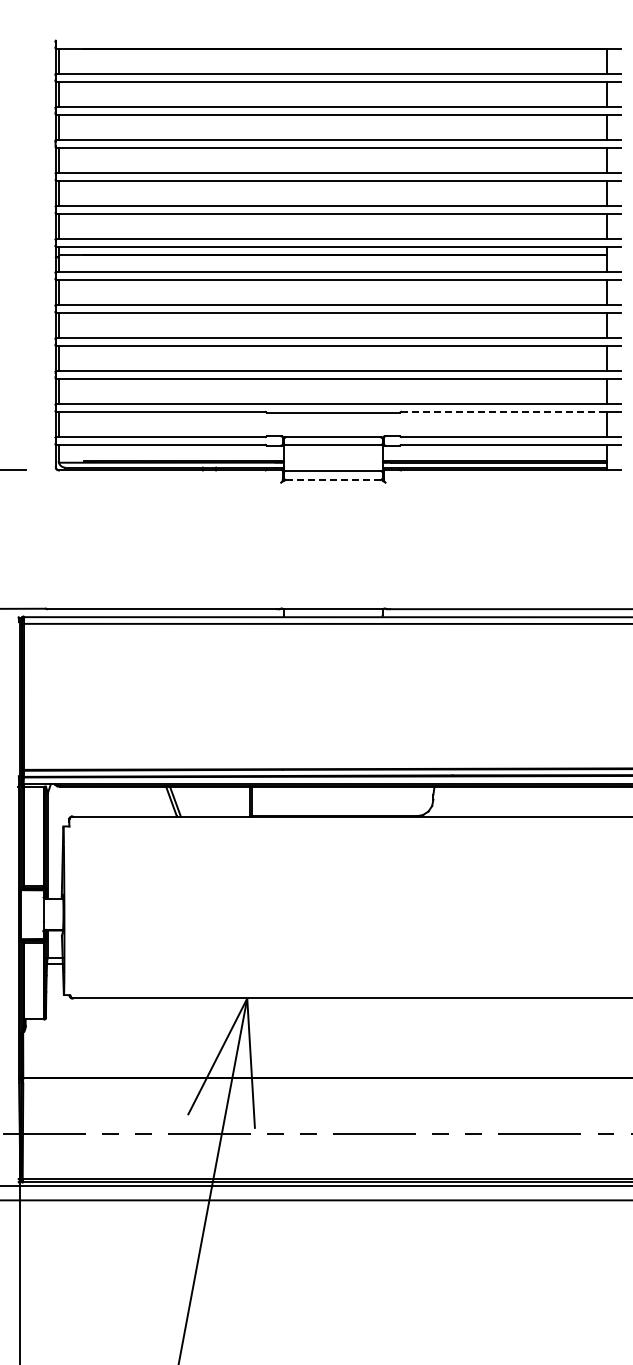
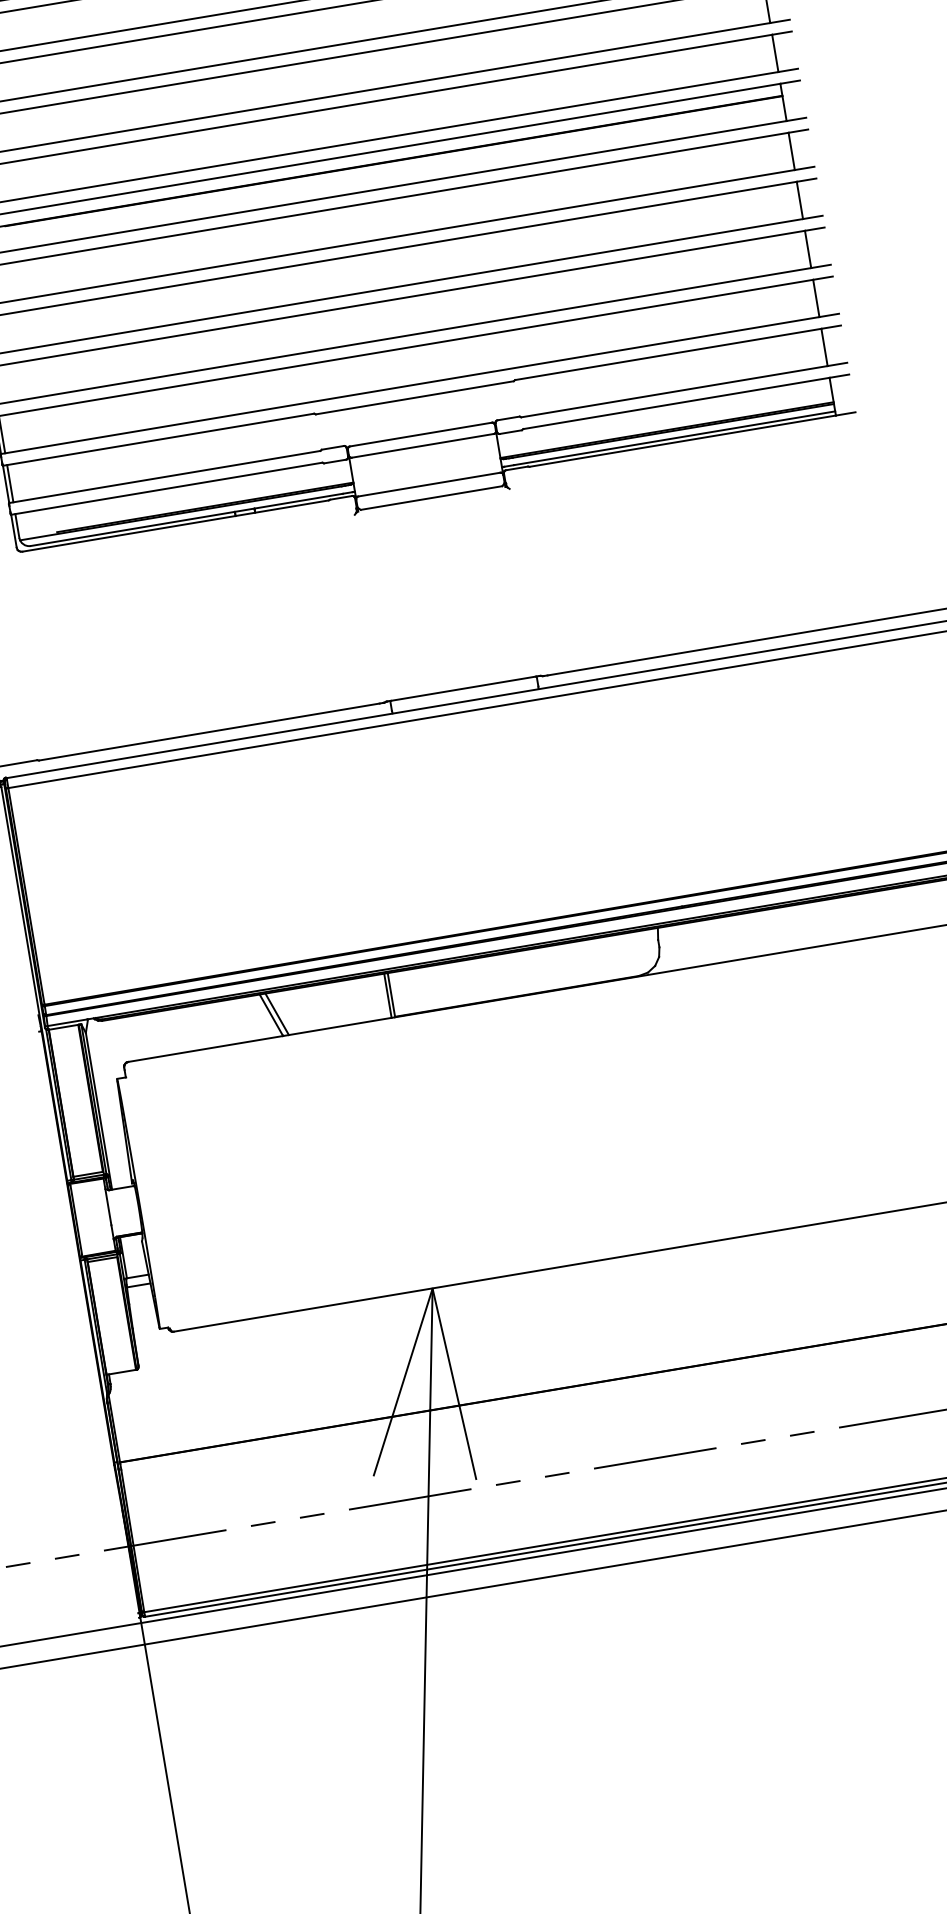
line: (504, 411) -> (668, 353), dashed -> solid
line: (333, 480) -> (431, 498), dashed -> solid

